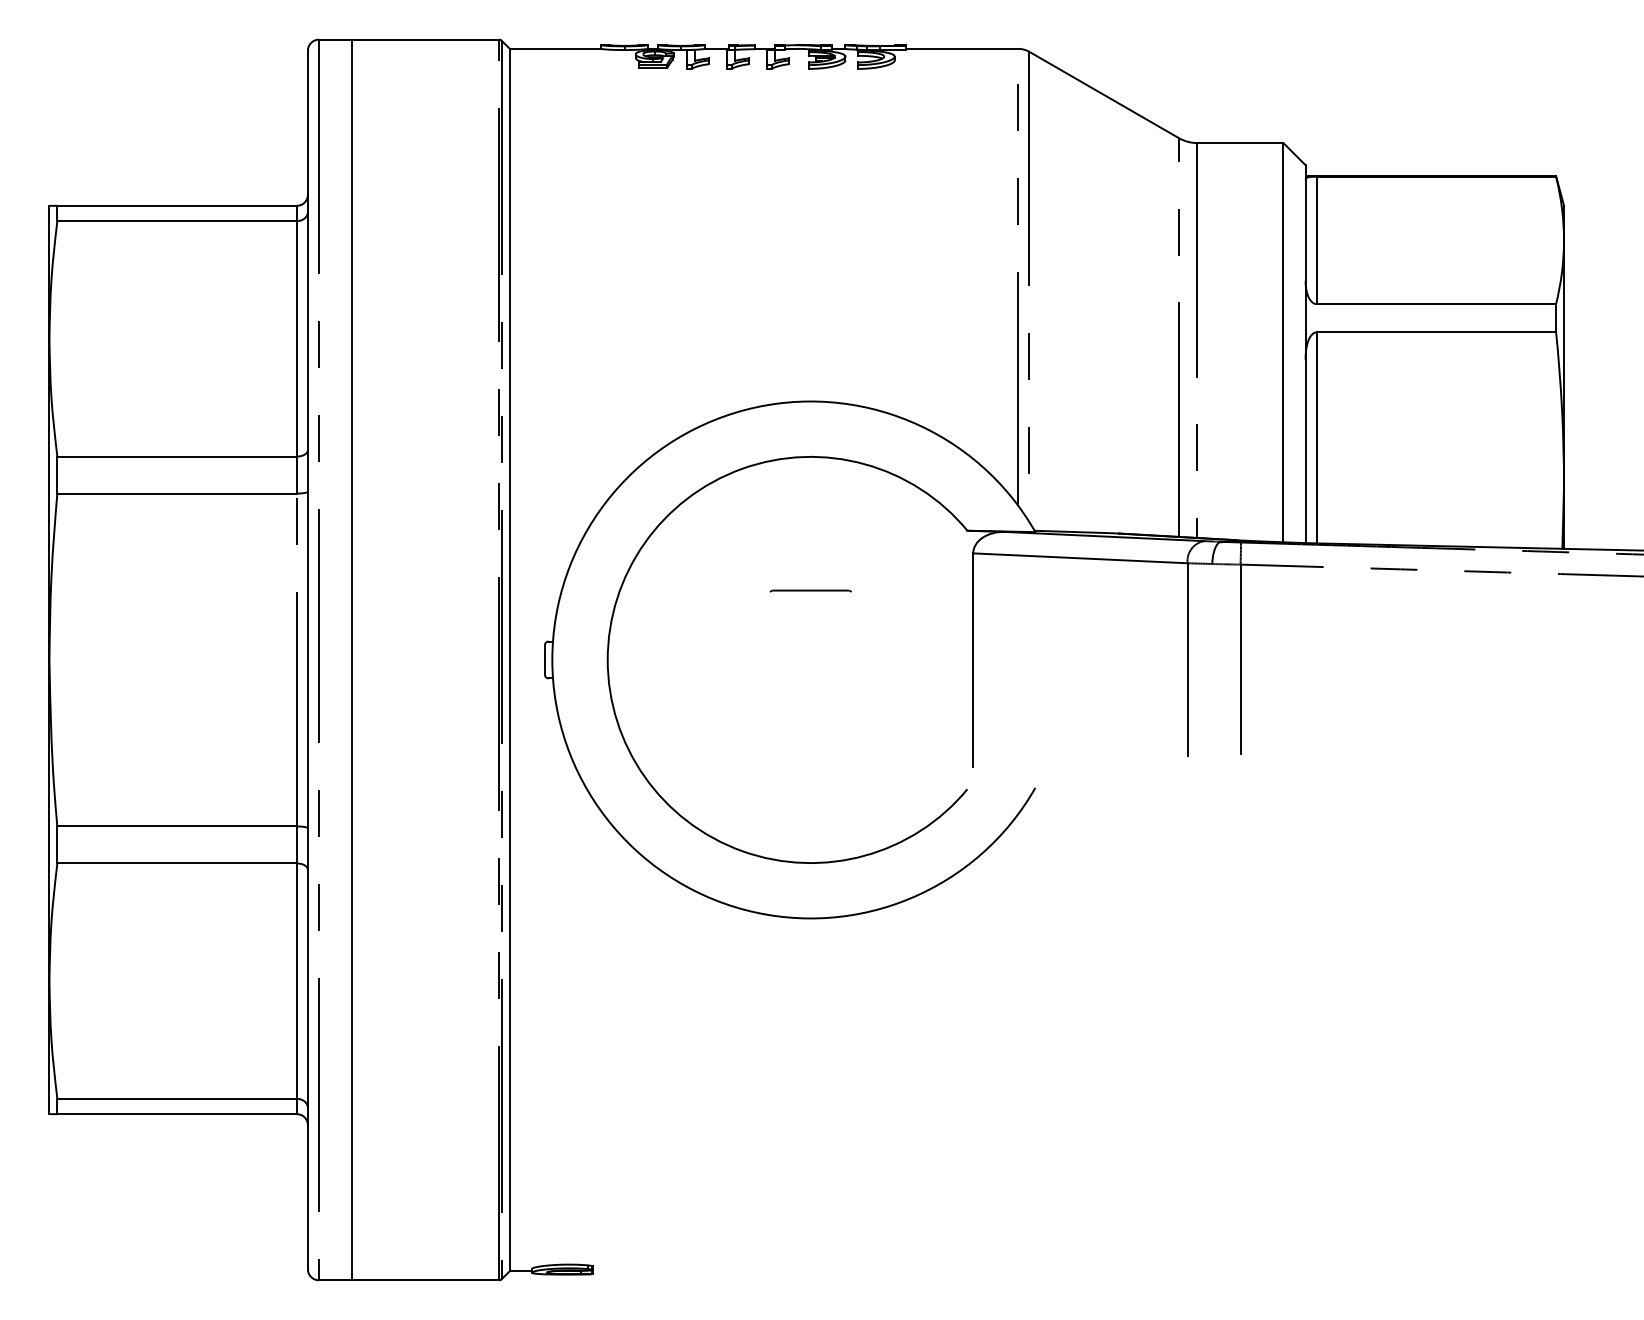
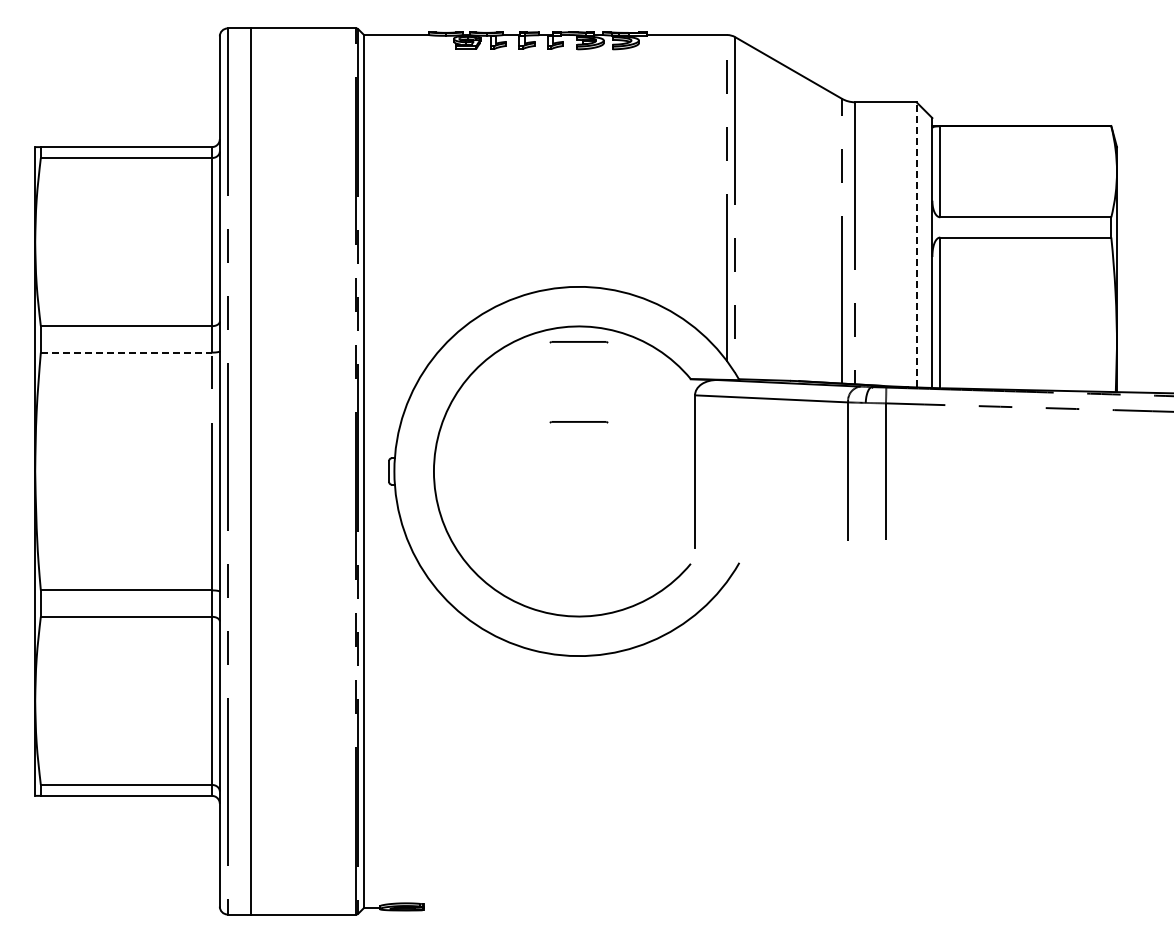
line: (1283, 342) -> (916, 244), solid -> dashed
line: (810, 479) -> (578, 342), added
line: (177, 493) -> (126, 352), solid -> dashed

